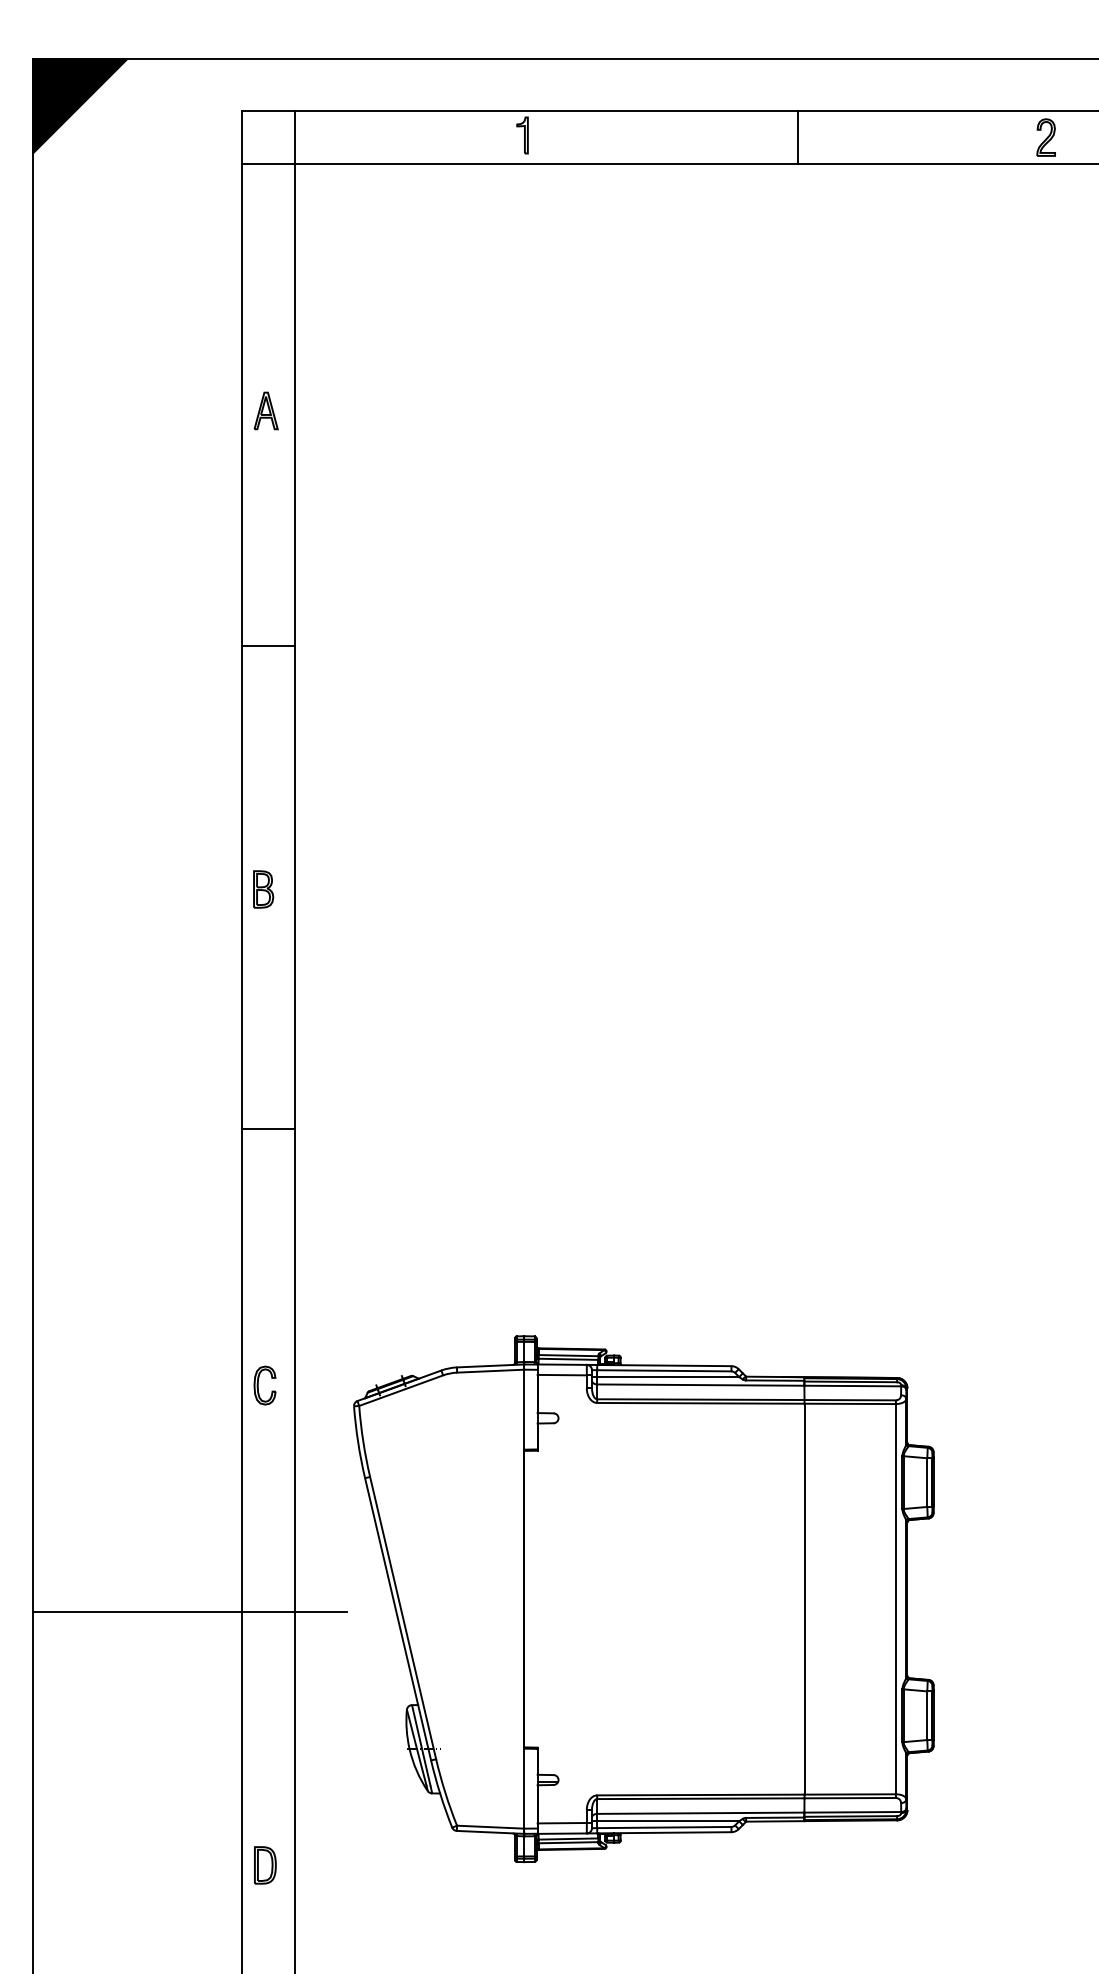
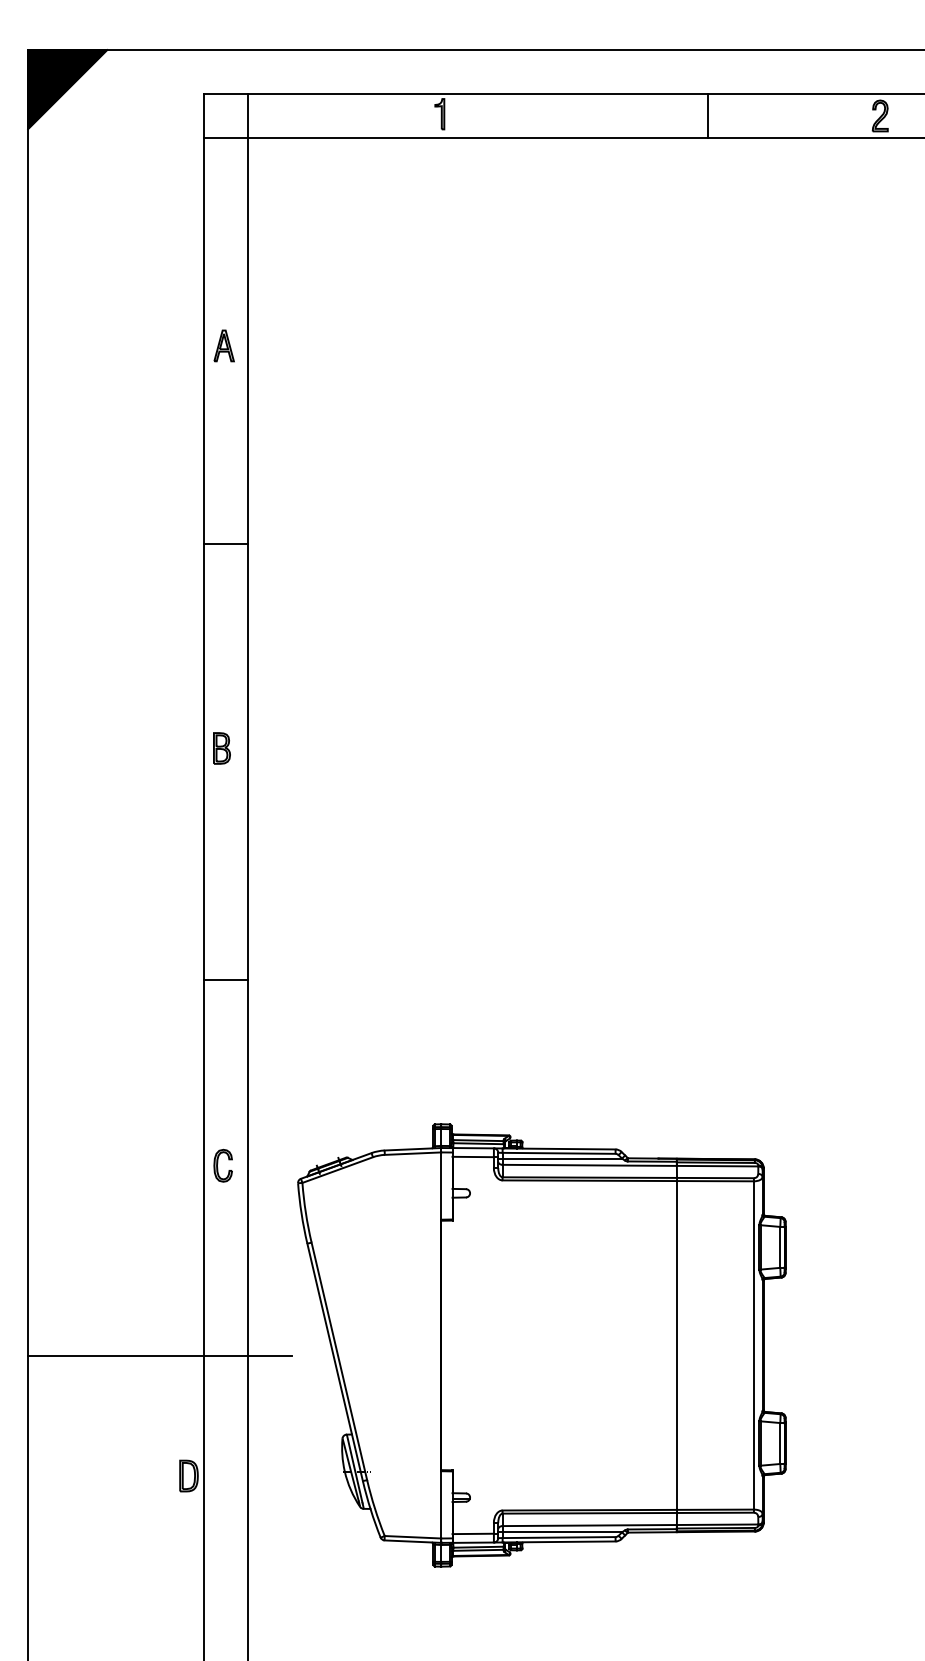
line: (797, 137) -> (708, 115), moved
line: (268, 1129) -> (226, 980), moved
part: (265, 1865) -> (189, 1476), moved

